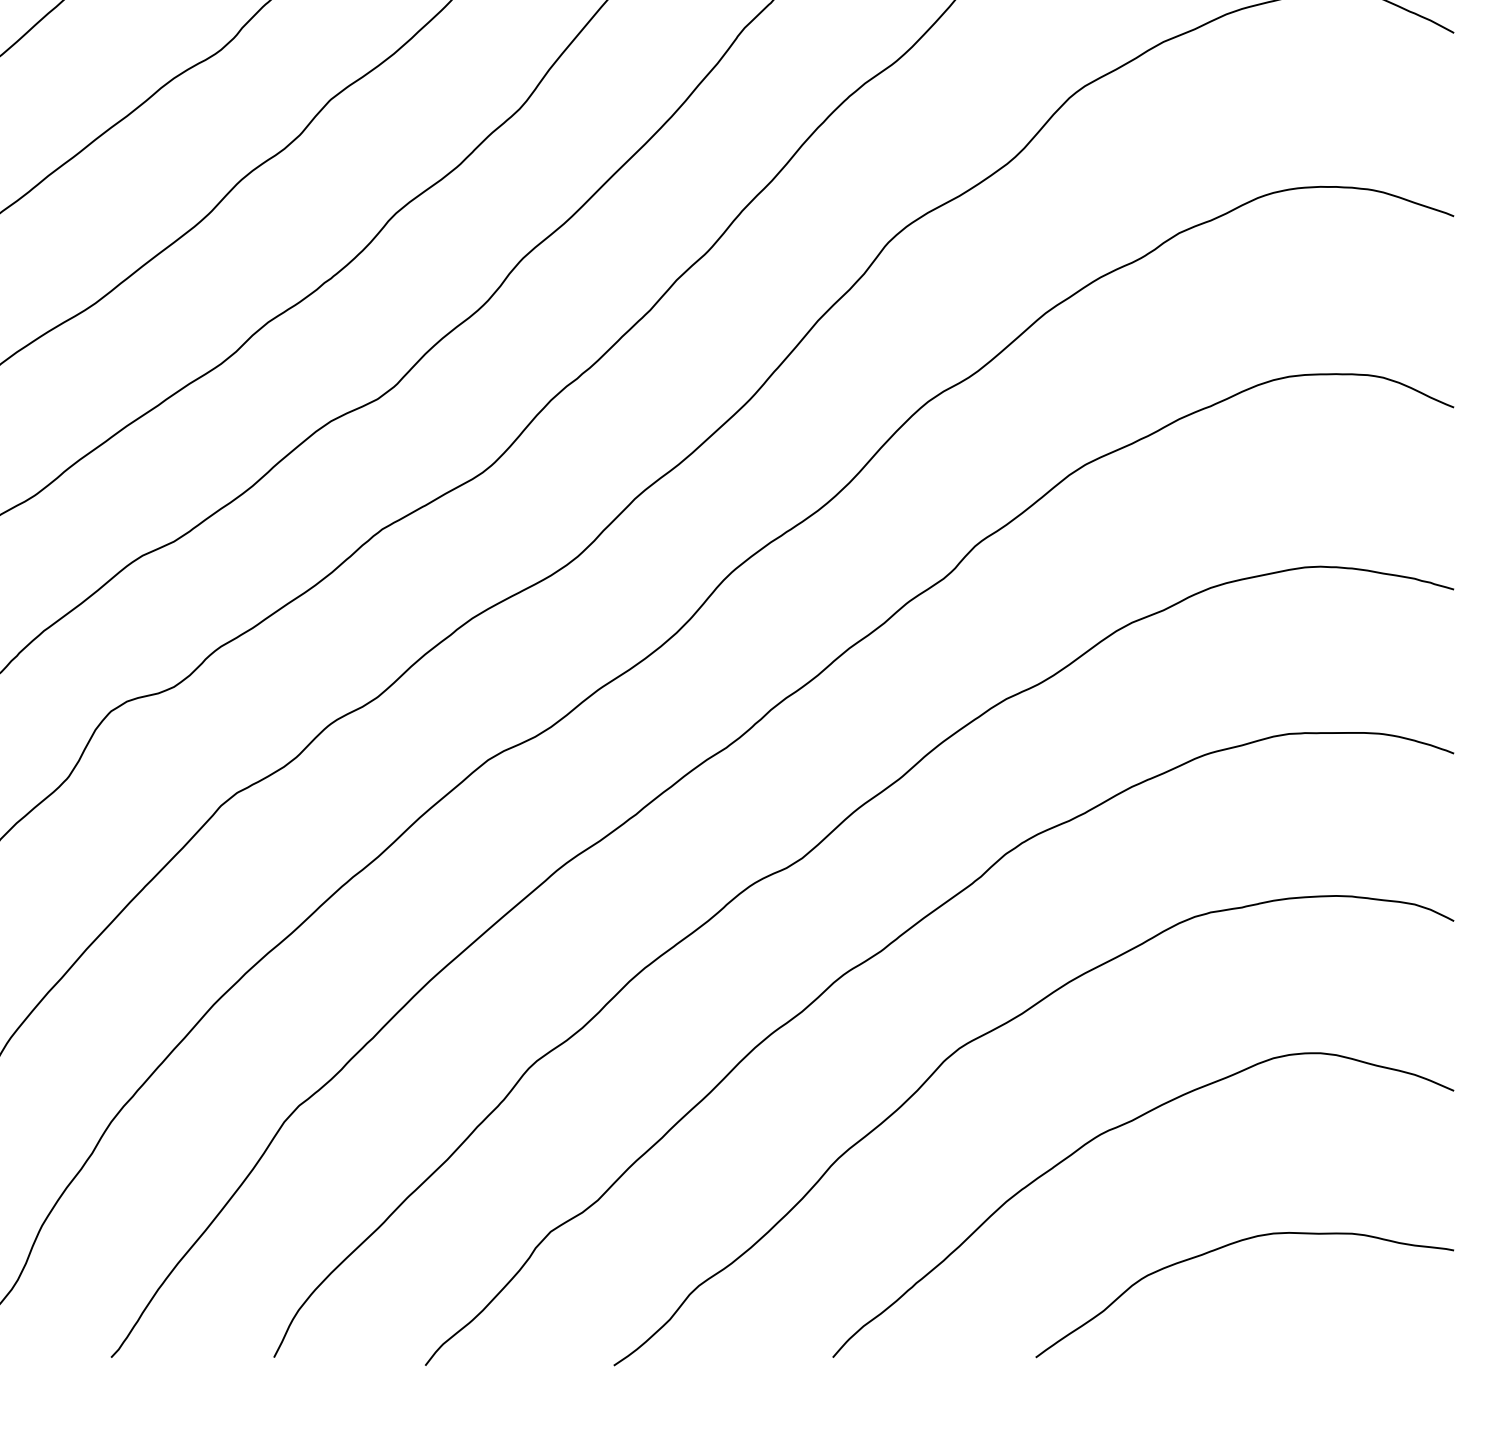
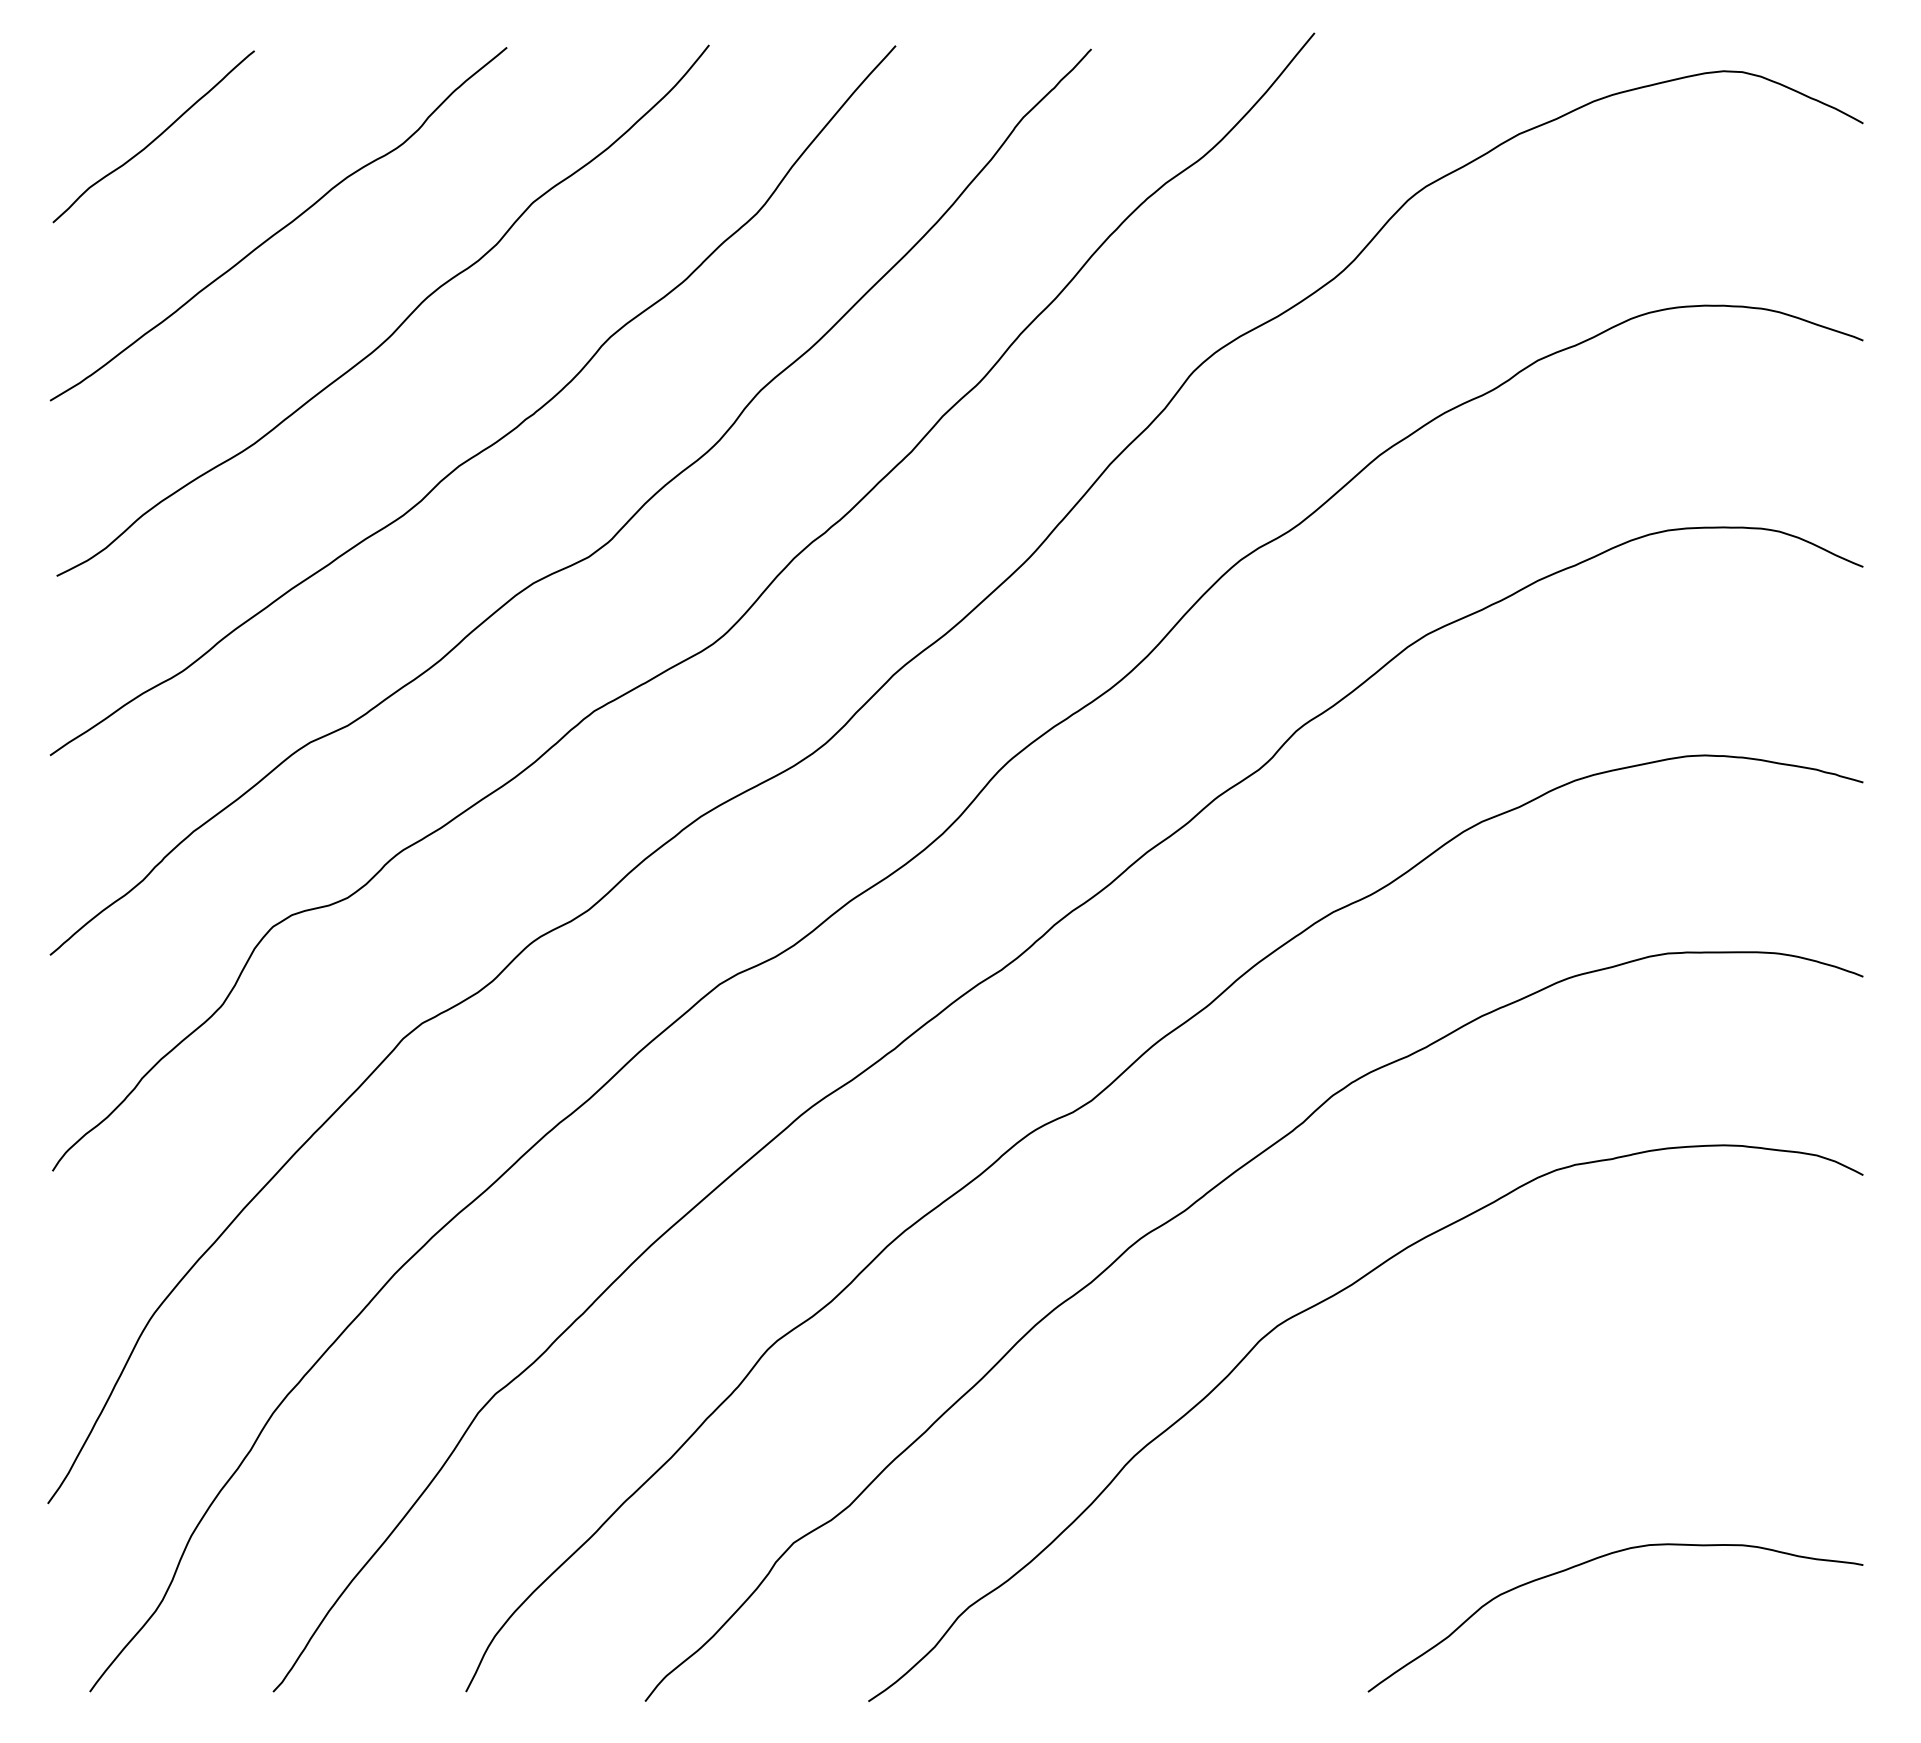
curve: (1113, 1130) -> (1459, 1422), removed

